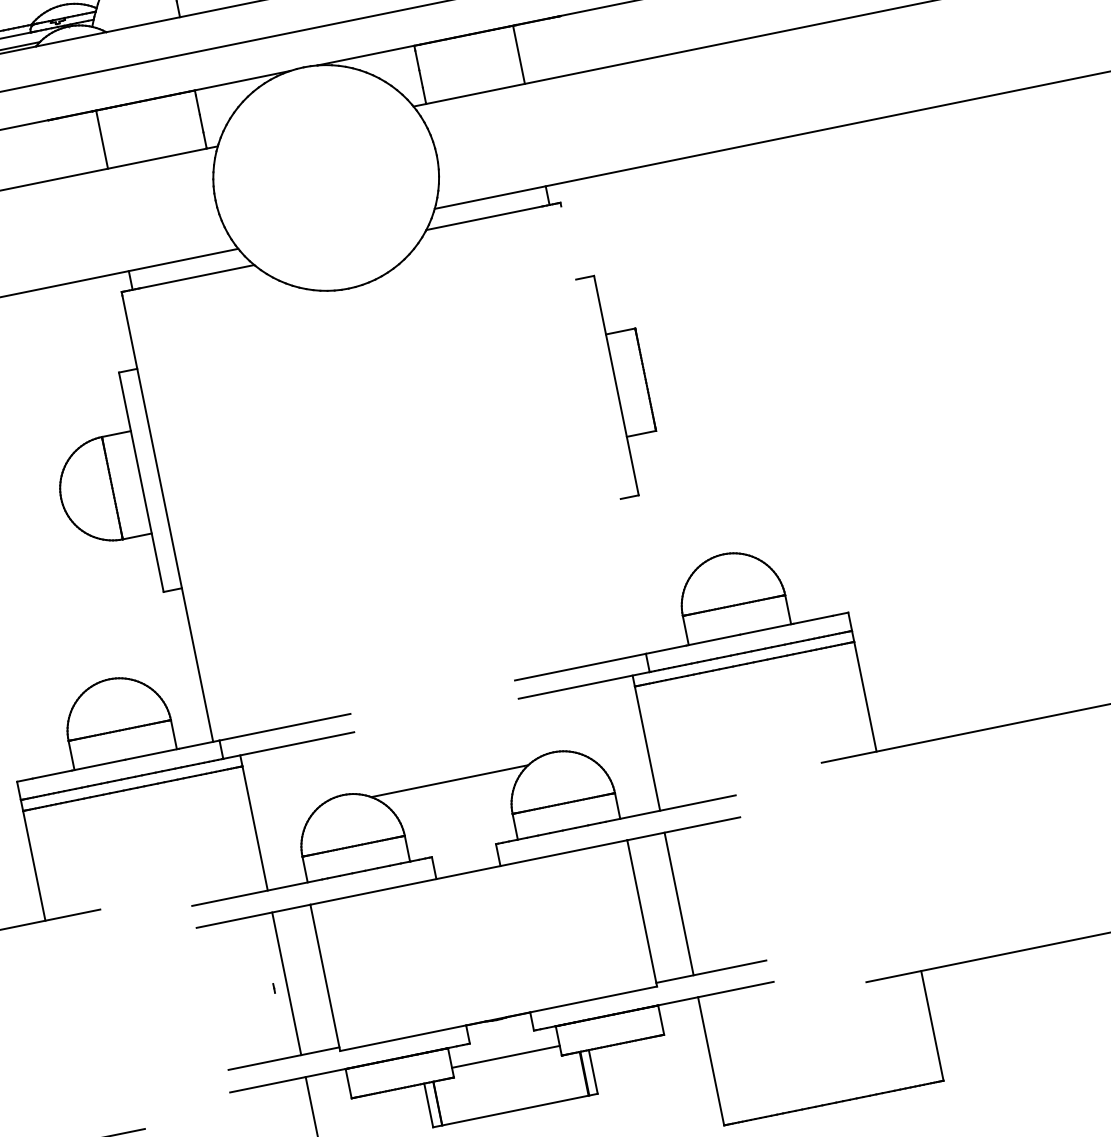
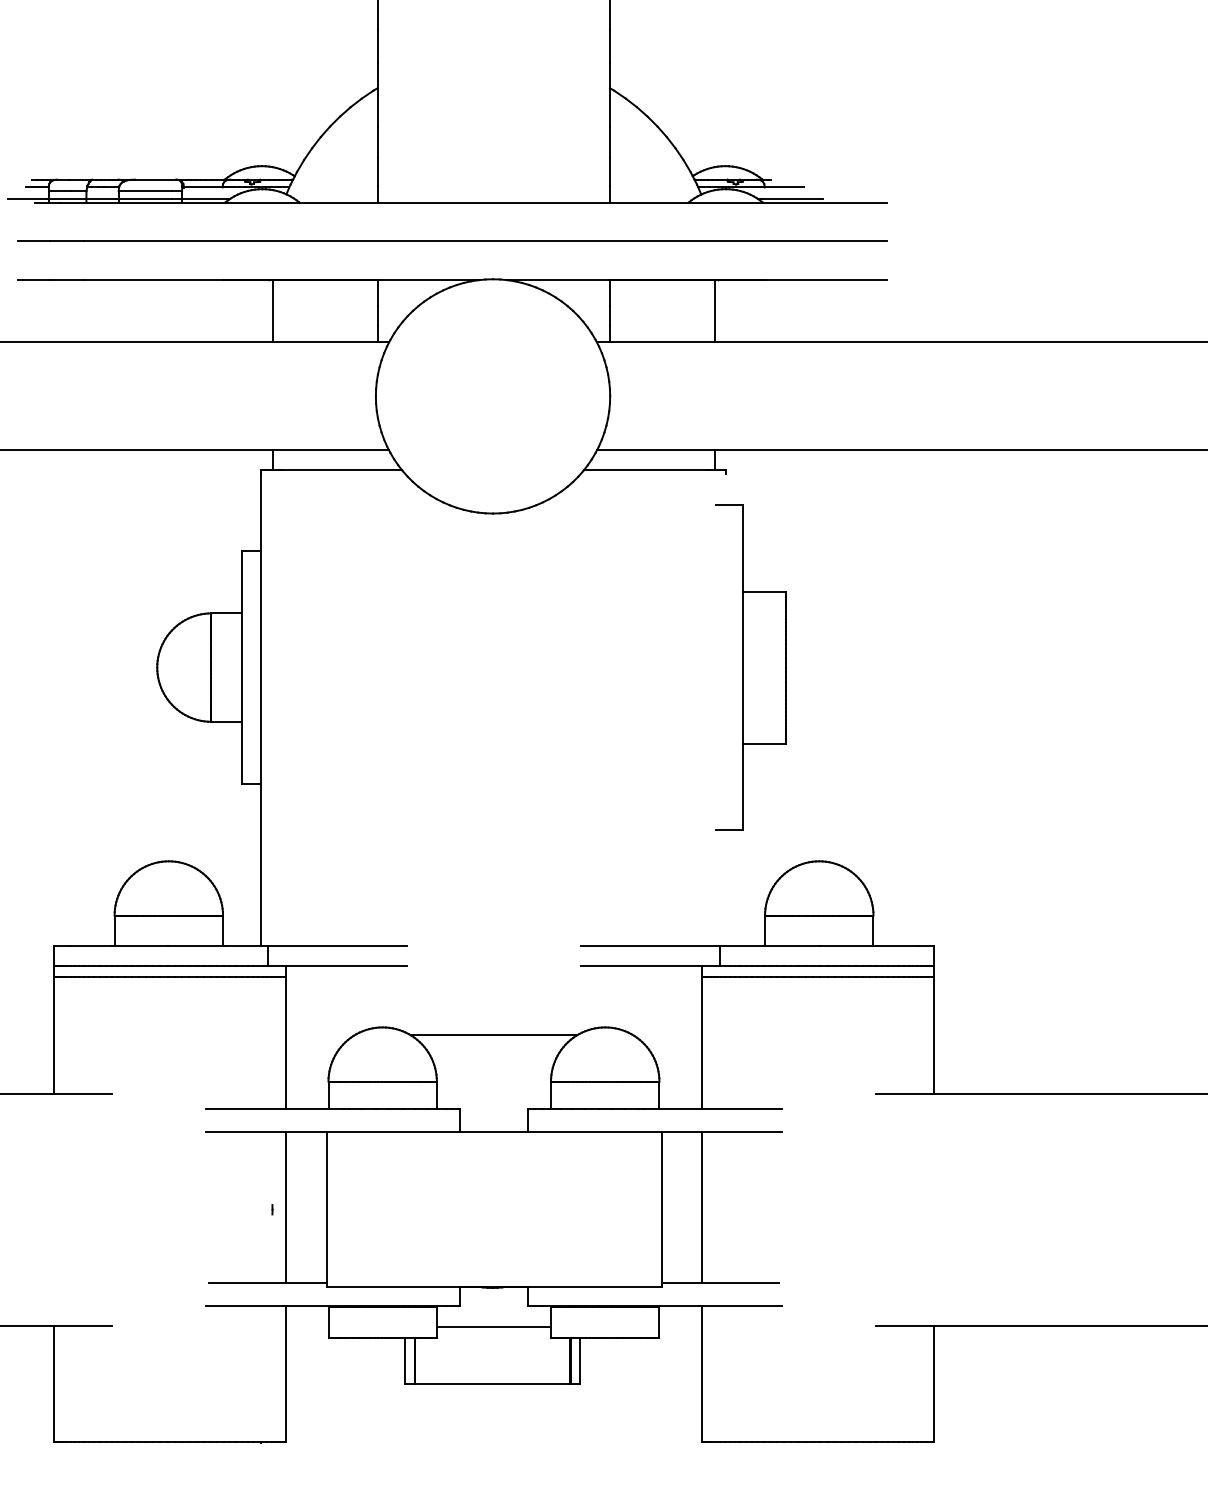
part: (621, 384) -> (750, 667), size x1.4

